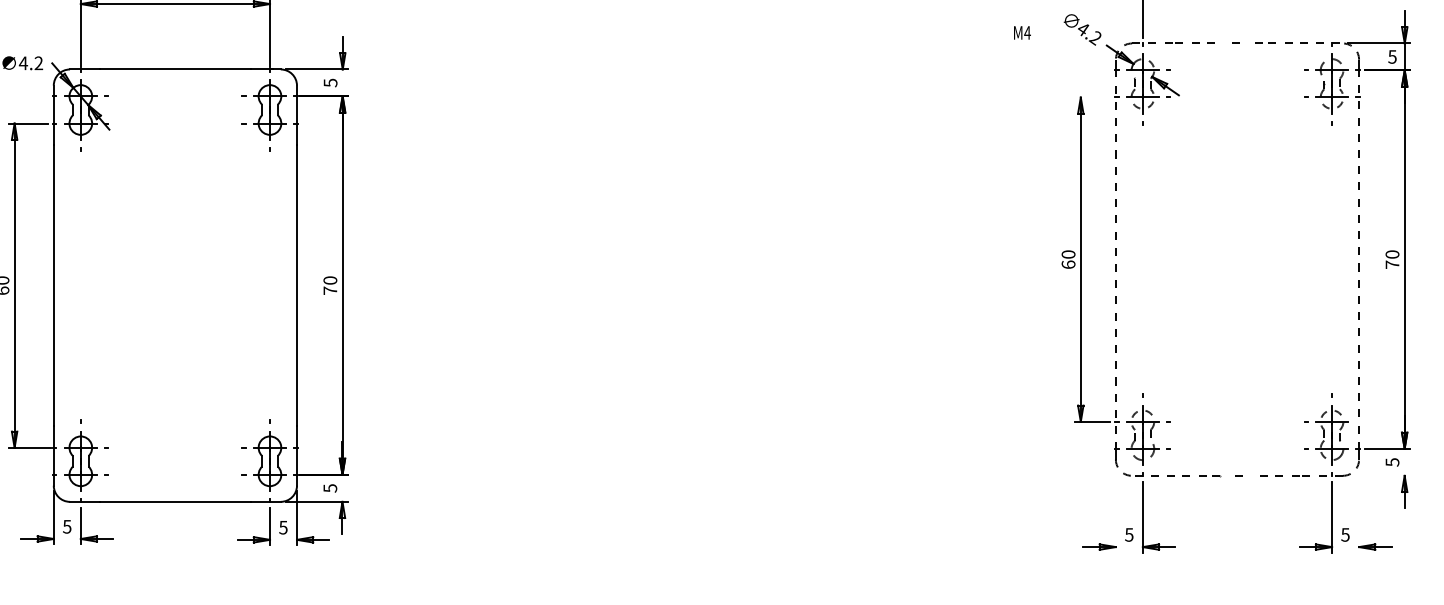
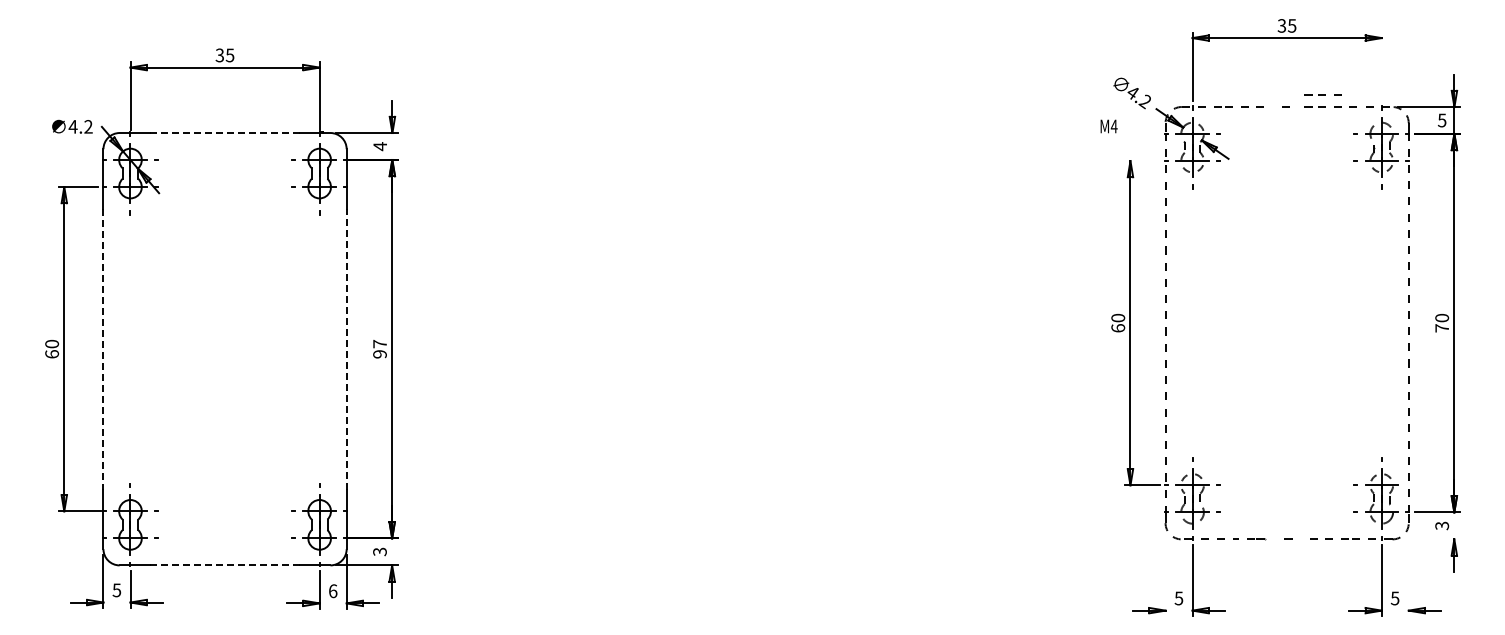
line: (1272, 30) -> (1322, 94), added
text: (1021, 32) -> (1108, 126), moved
line: (174, 69) -> (224, 133), solid -> dashed
text: (330, 82) -> (380, 146), 5 -> 4
text: (329, 284) -> (379, 348), 70 -> 97
line: (53, 285) -> (103, 349), solid -> dashed
line: (296, 285) -> (346, 349), solid -> dashed
text: (1391, 461) -> (1441, 525), 5 -> 3
part: (1201, 475) -> (1251, 539), size x0.7
text: (329, 487) -> (379, 551), 5 -> 3
line: (174, 501) -> (224, 565), solid -> dashed
text: (282, 527) -> (332, 591), 5 -> 6

